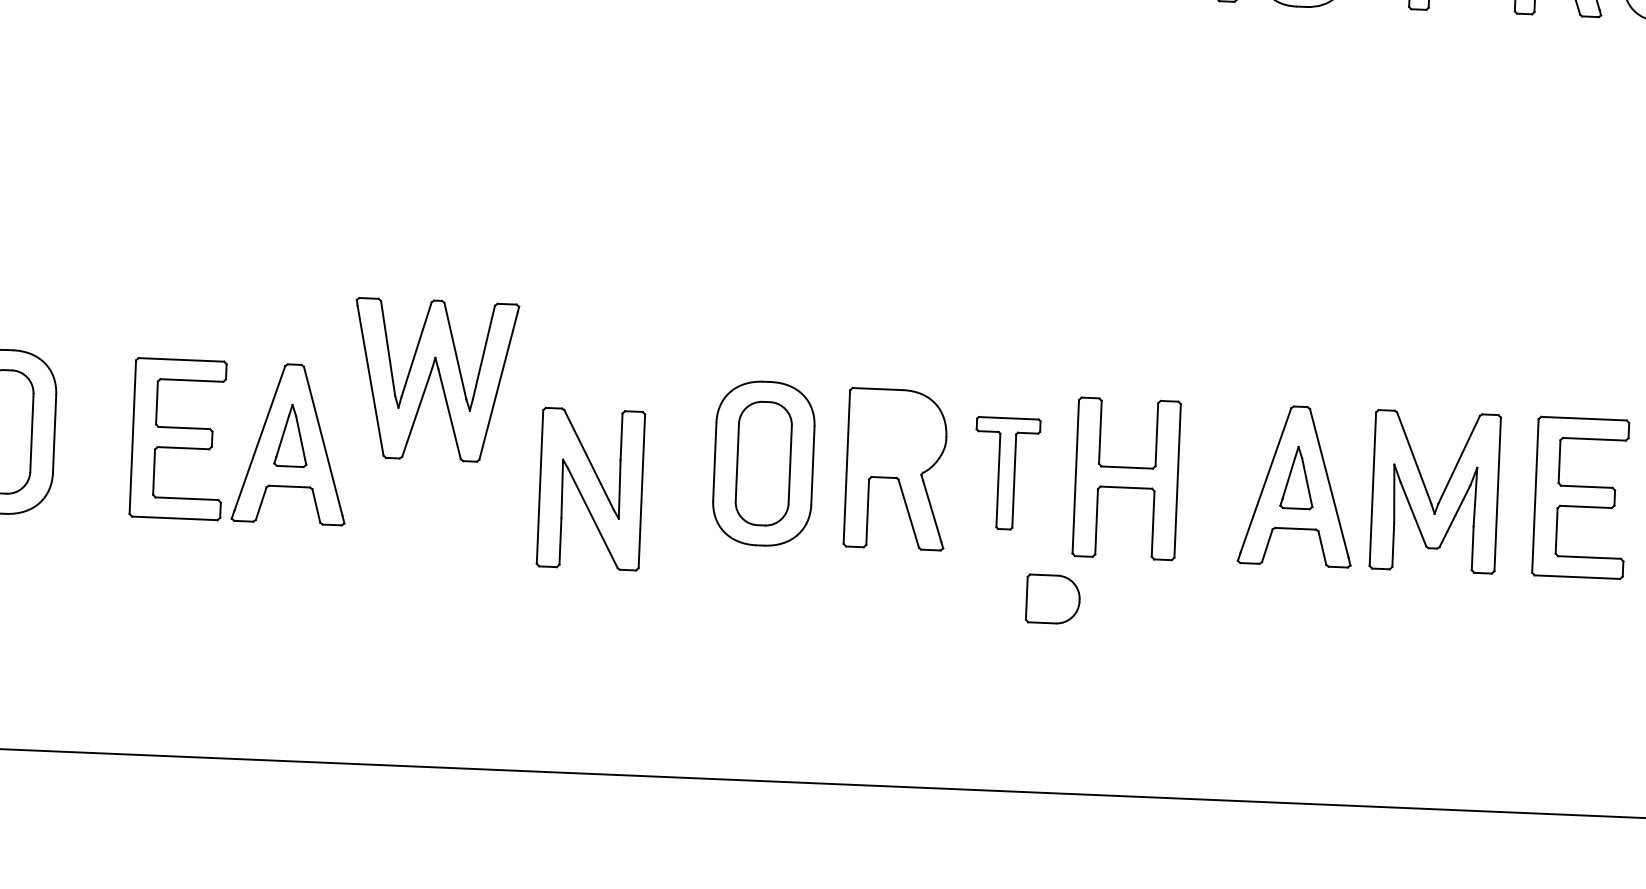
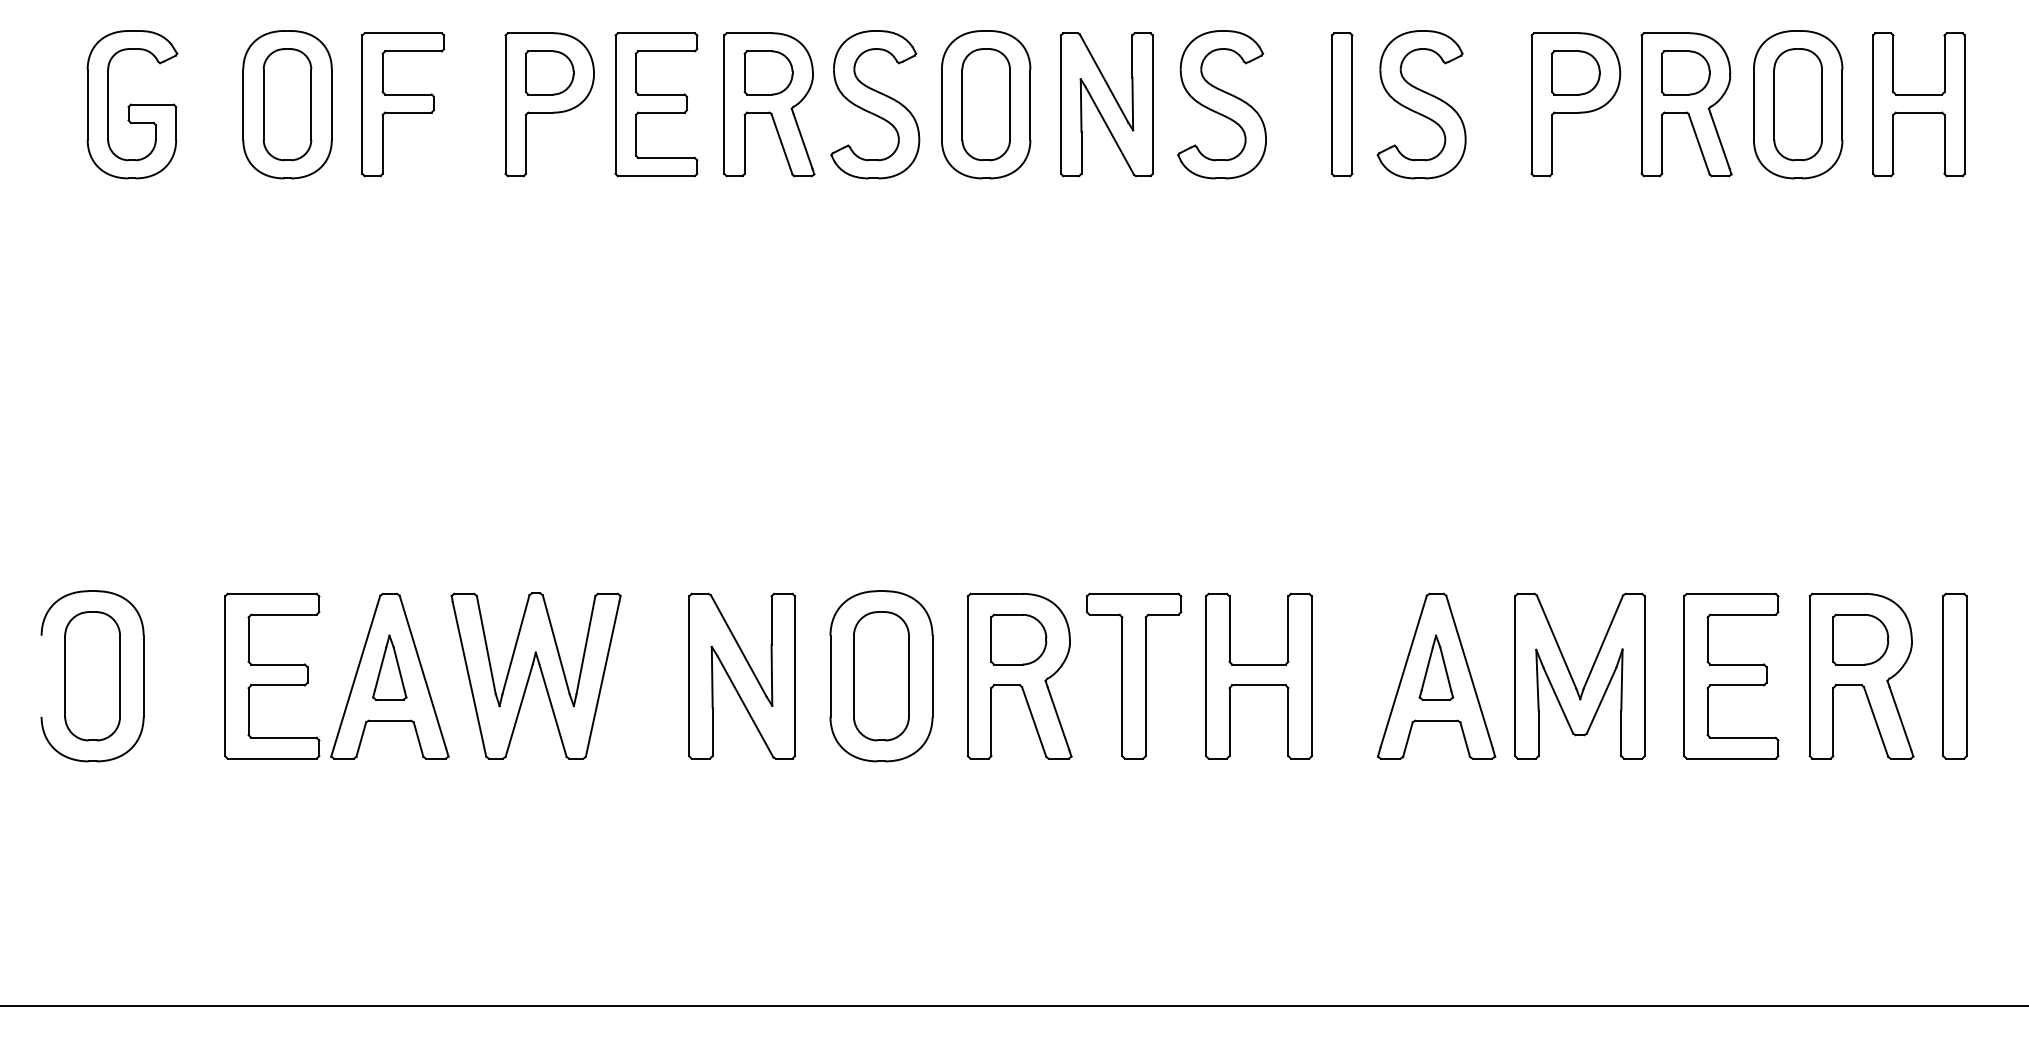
part: (434, 379) -> (535, 675), moved
part: (1006, 473) -> (1133, 675), size x1.43
part: (591, 488) -> (742, 675), moved
part: (1052, 599) -> (1018, 639), moved

